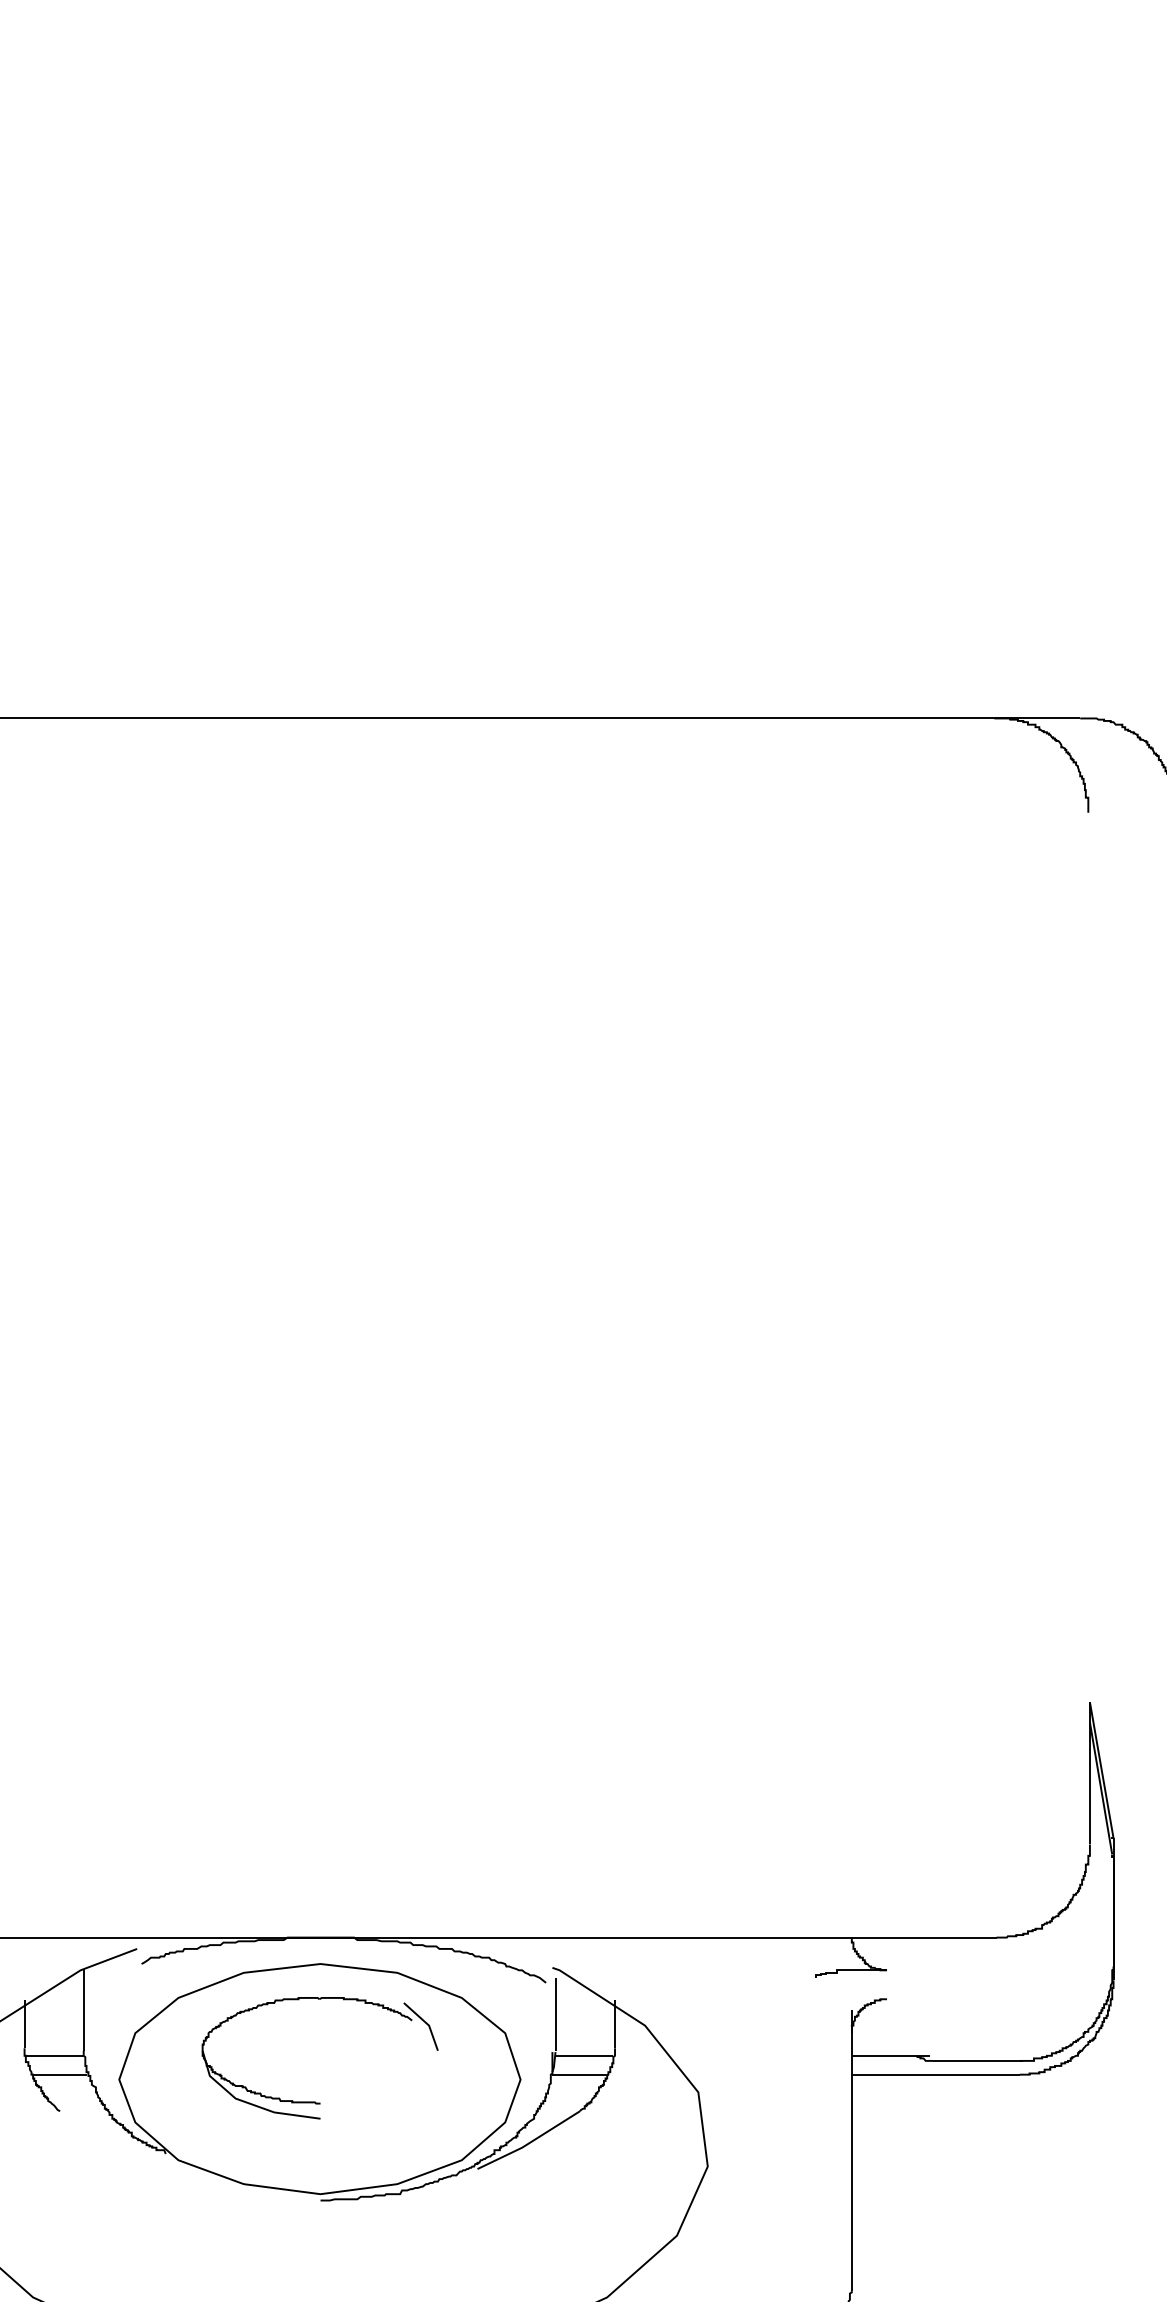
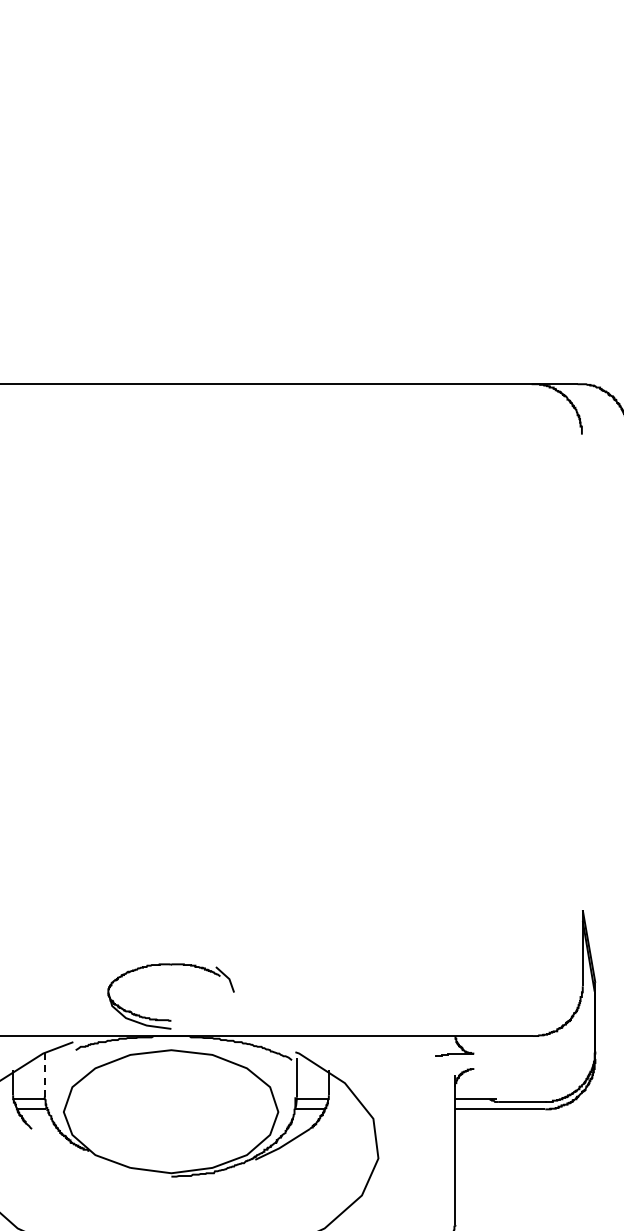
line: (83, 2009) -> (44, 1074), solid -> dashed
part: (318, 2101) -> (170, 1019), moved

